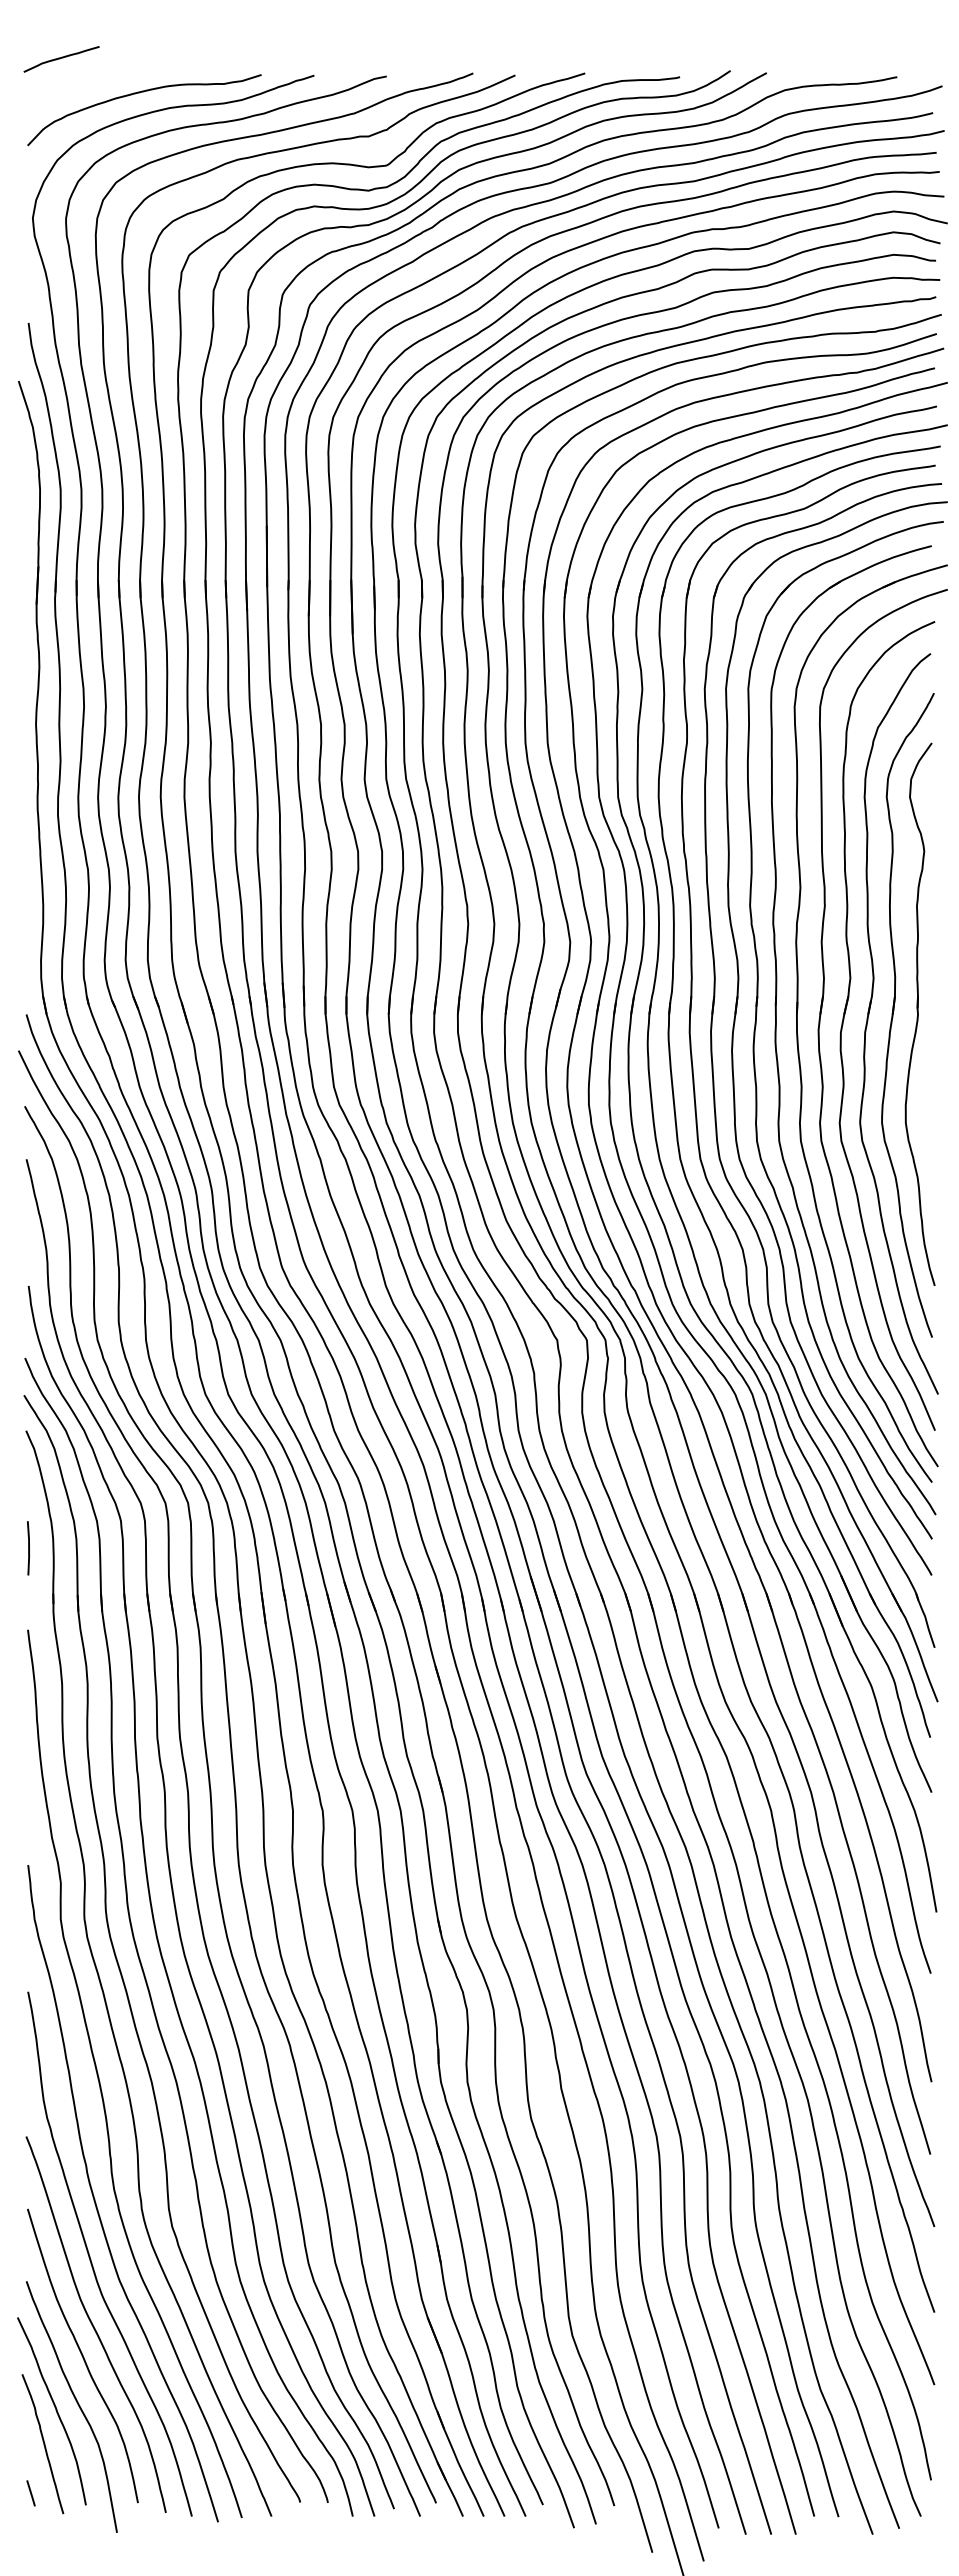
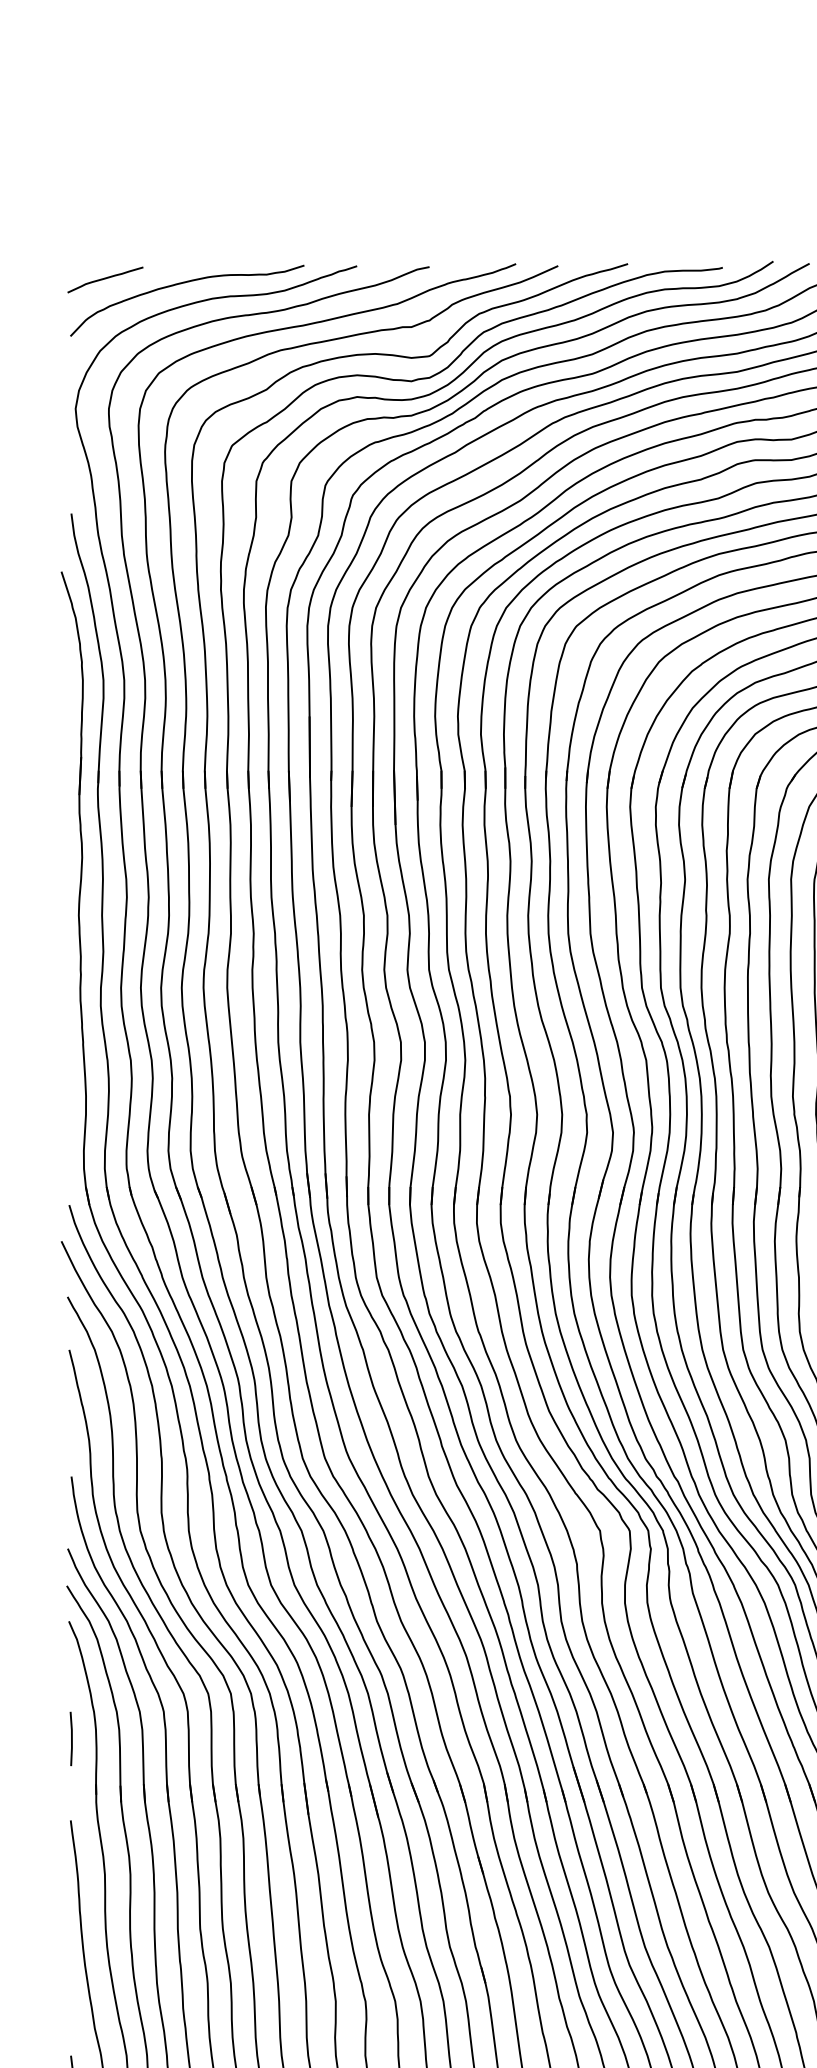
curve: (61, 58) -> (105, 279), moved

